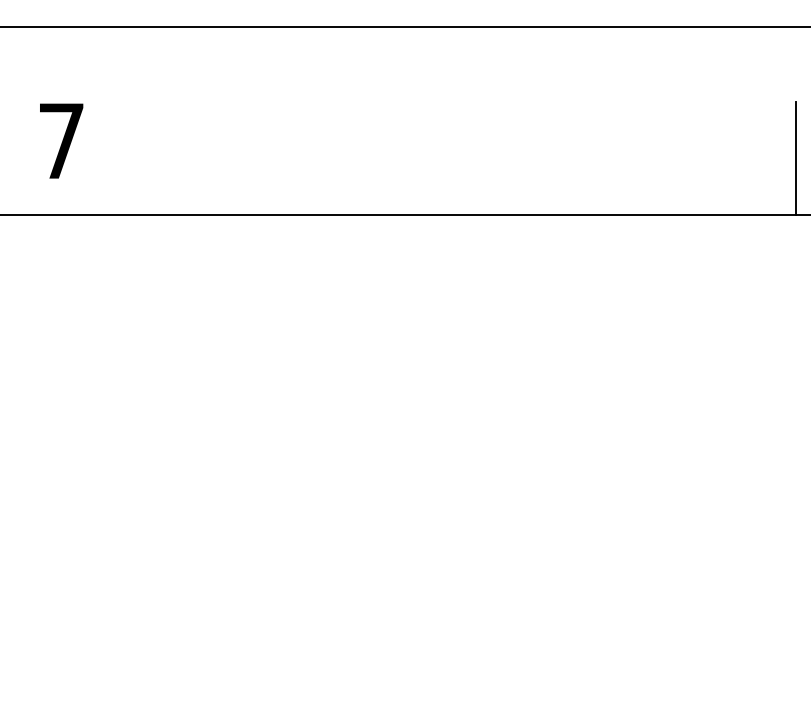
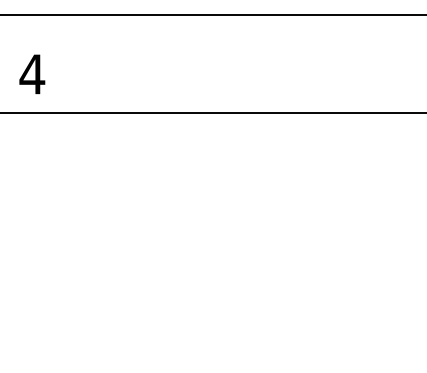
text: (61, 141) -> (32, 74), 7 -> 4
line: (796, 158) -> (419, 83), removed

